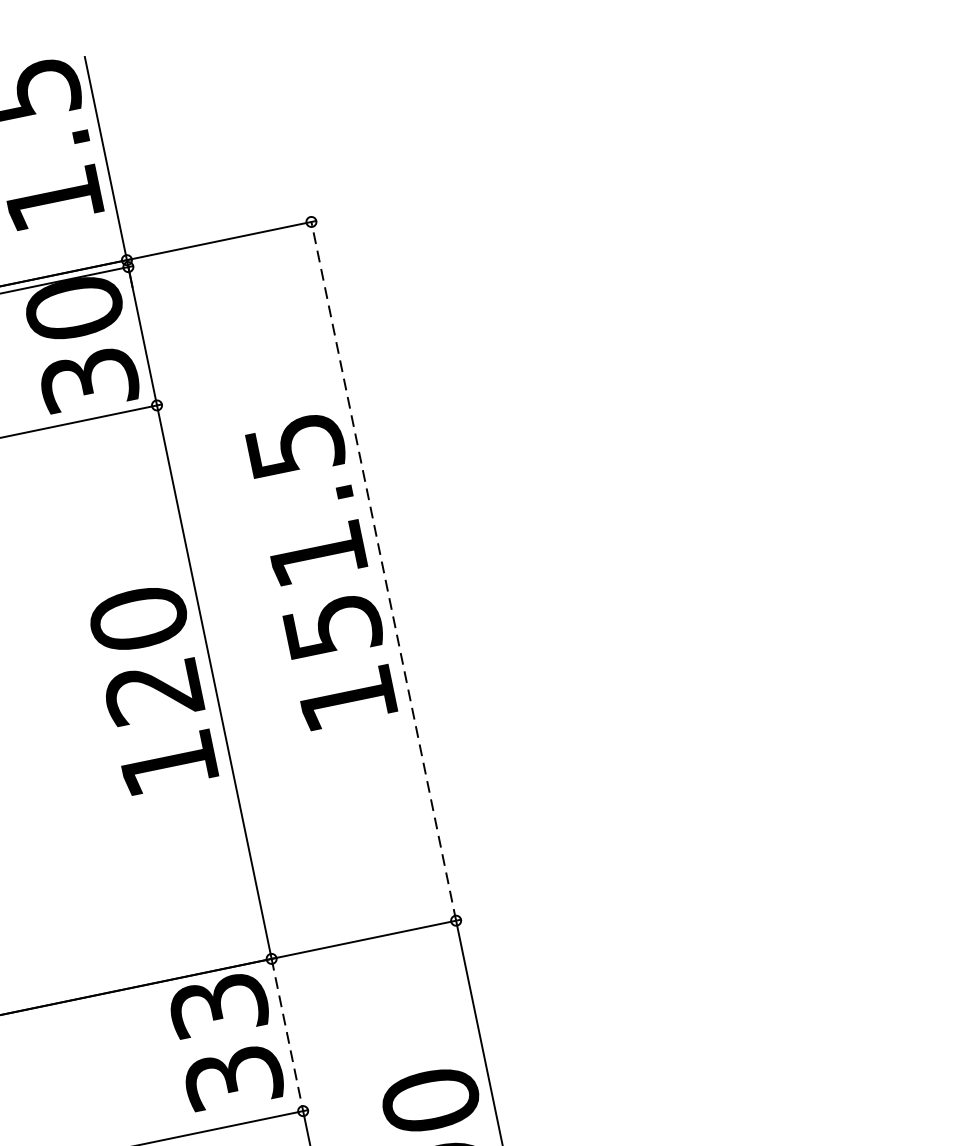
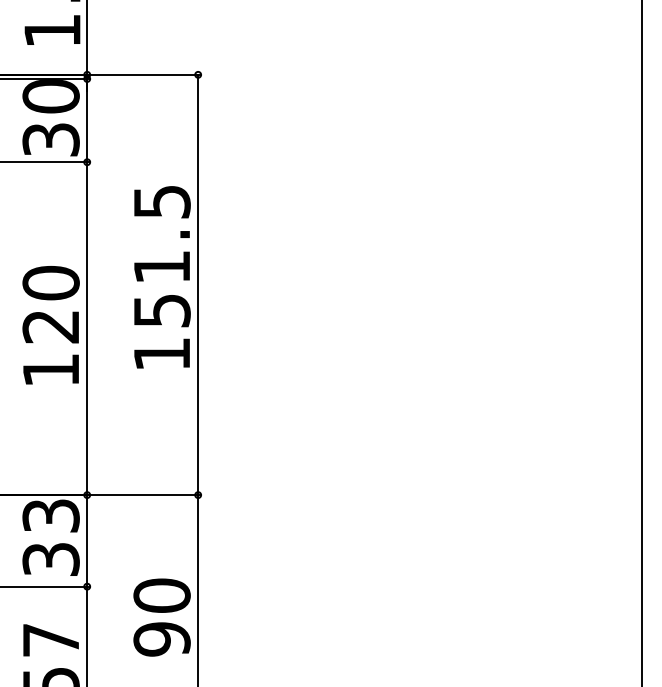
line: (384, 570) -> (198, 284), dashed -> solid
line: (287, 1034) -> (87, 540), dashed -> solid

